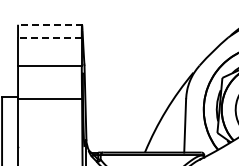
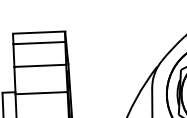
line: (49, 24) -> (38, 32), dashed -> solid
line: (49, 37) -> (39, 42), dashed -> solid

